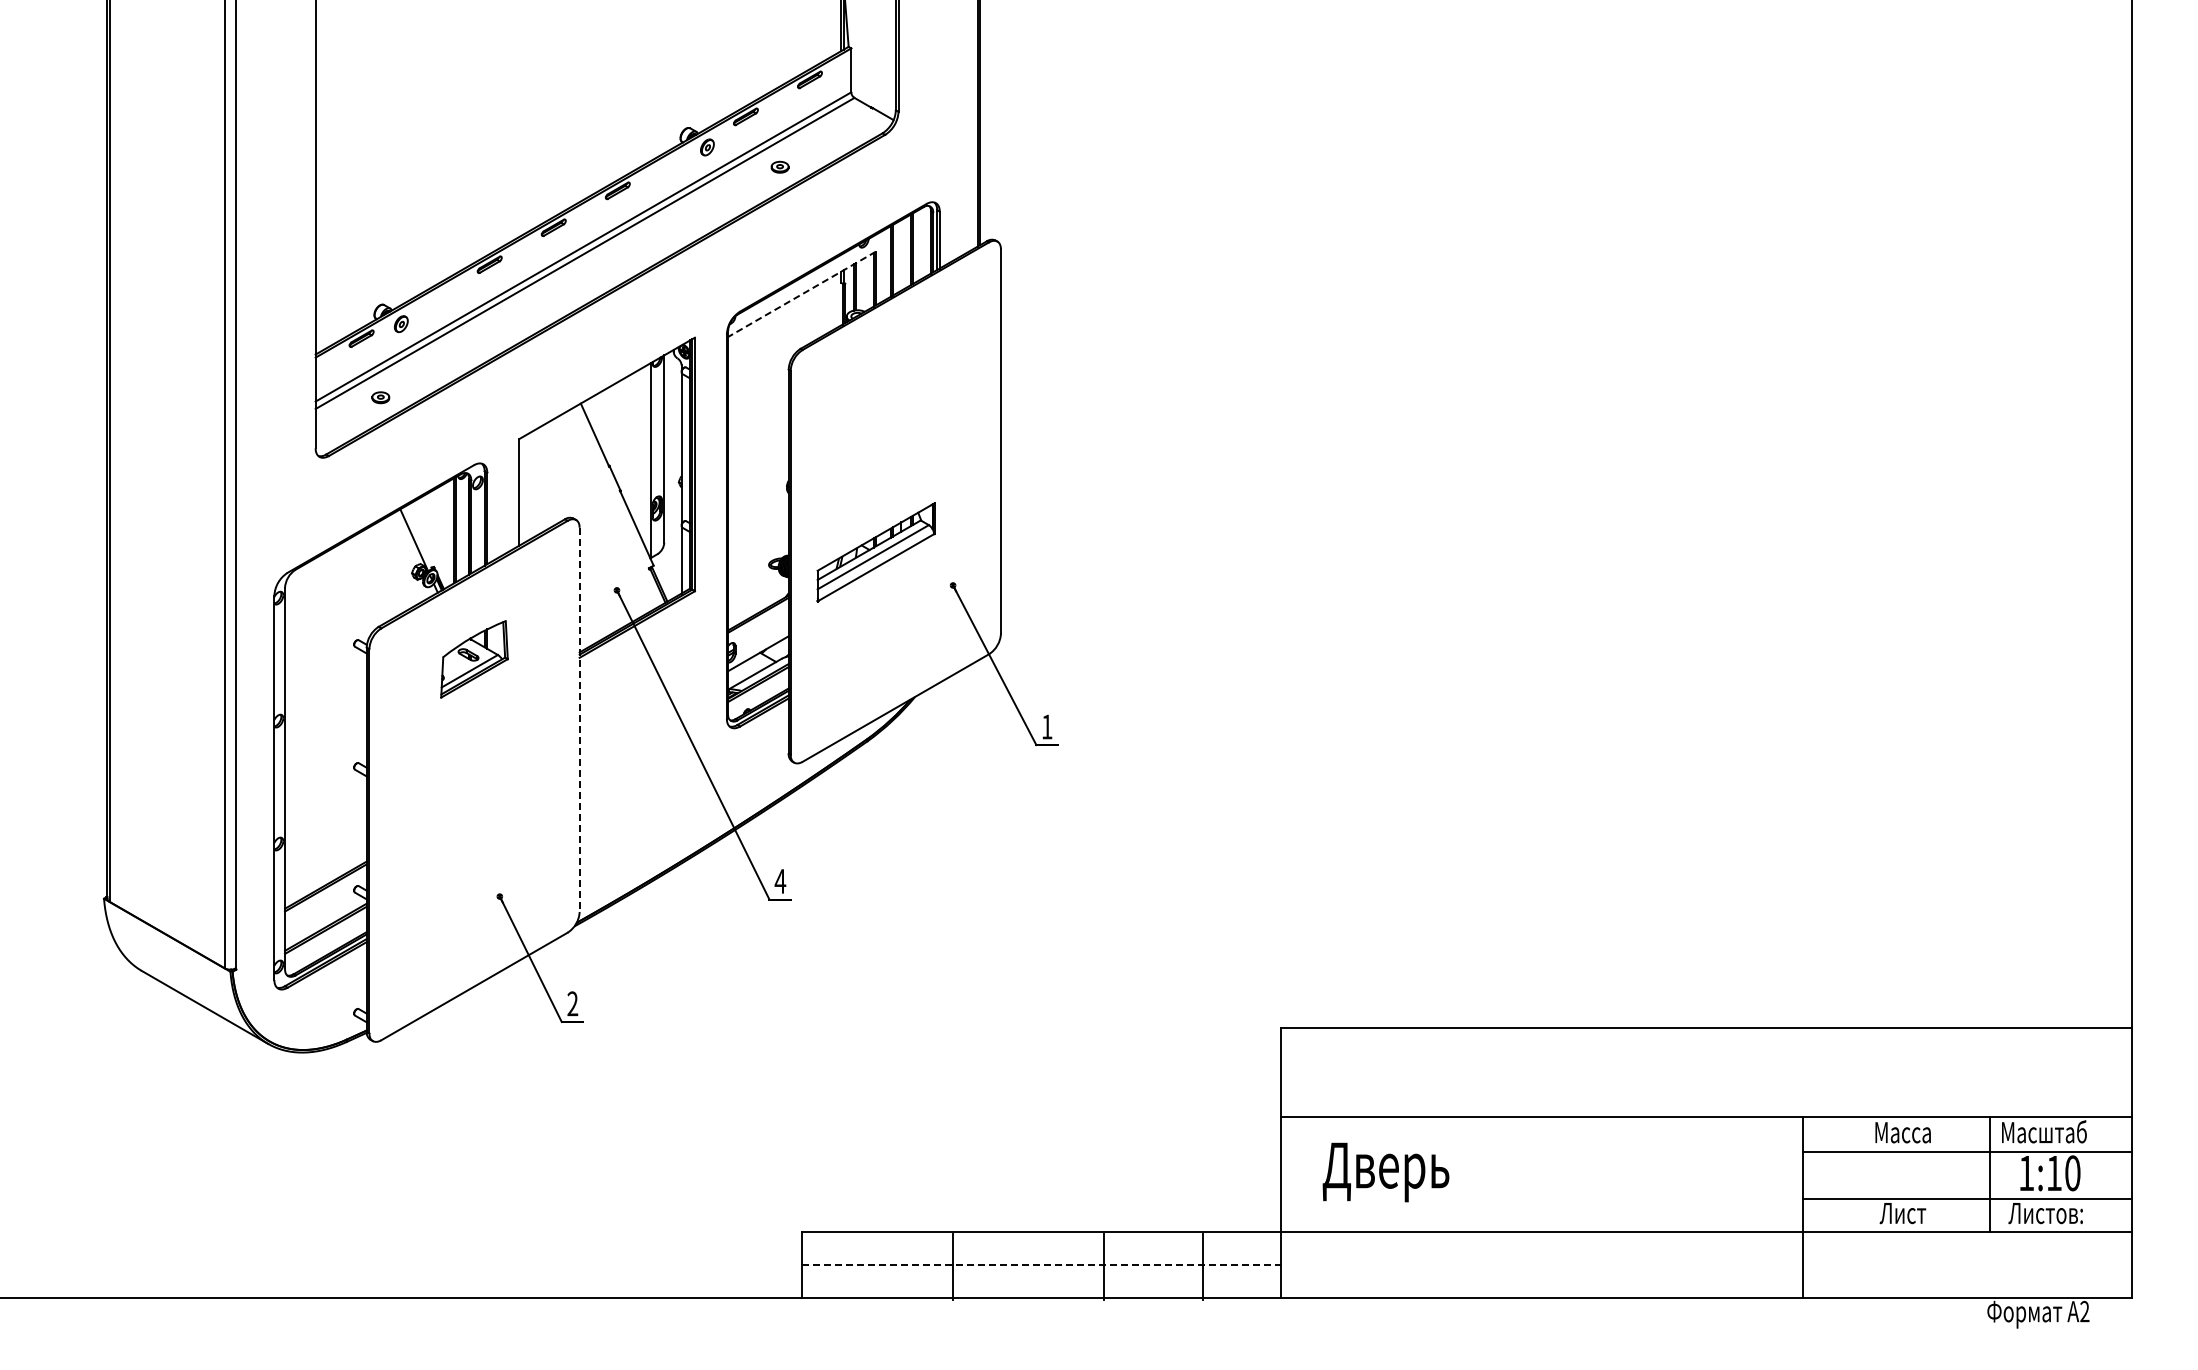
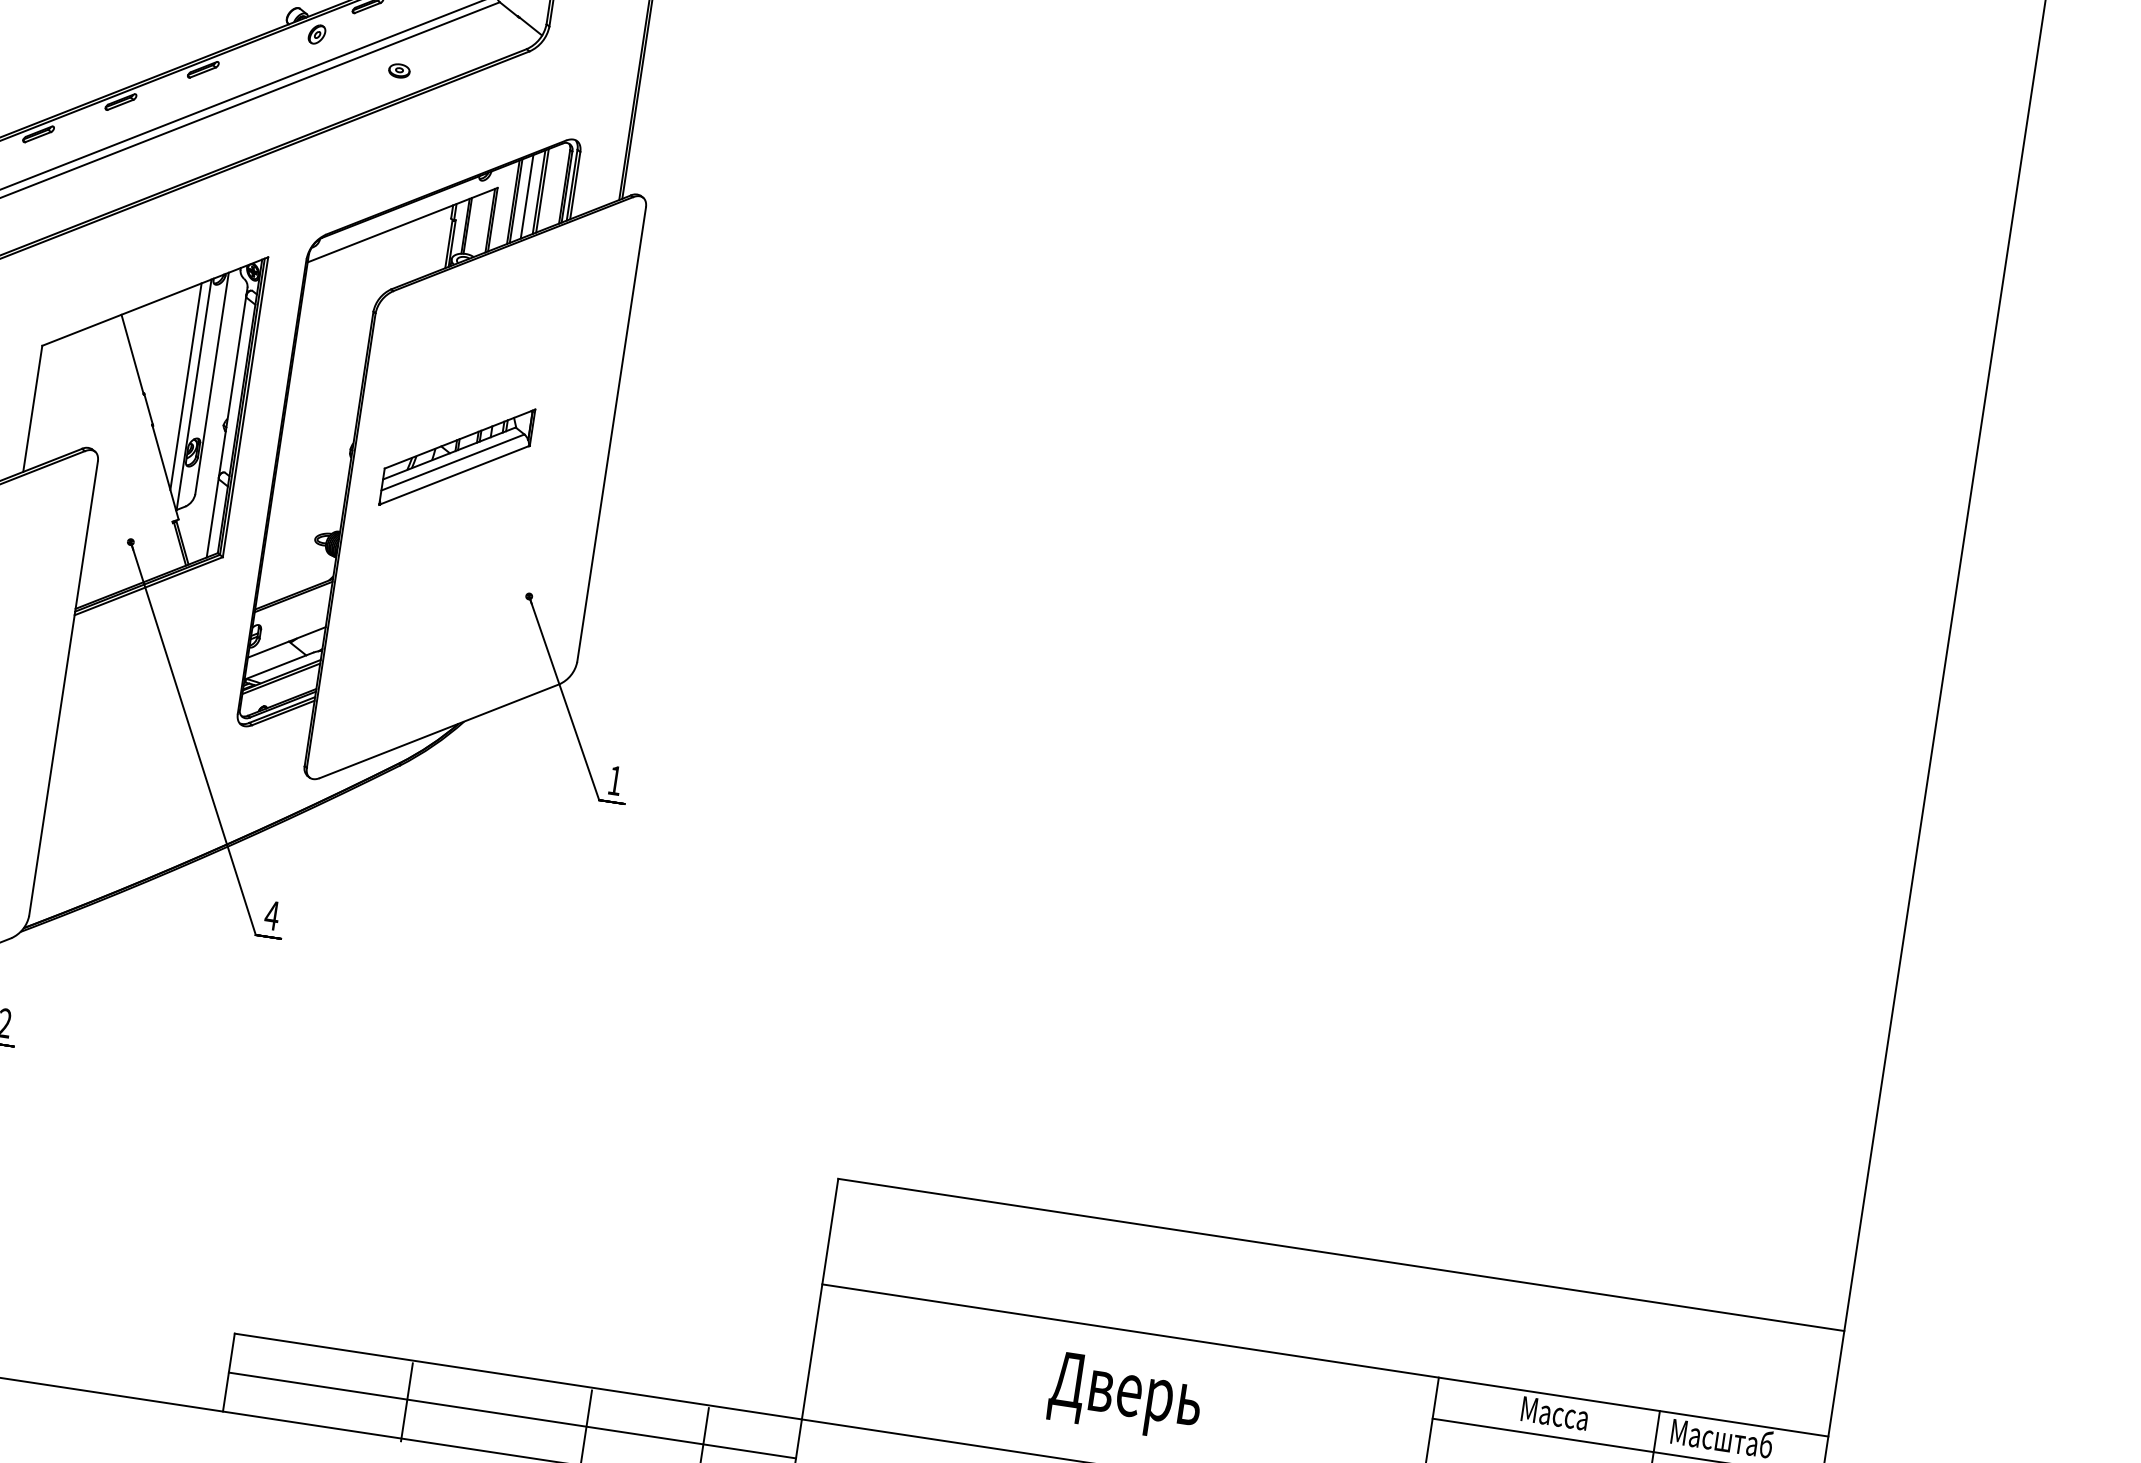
line: (901, 255) -> (527, 197), added
line: (801, 294) -> (401, 225), dashed -> solid
line: (643, 454) -> (186, 386), added
part: (875, 552) -> (456, 457), moved
line: (579, 720) -> (63, 689), dashed -> solid
text: (1385, 1172) -> (1124, 1396), moved
line: (1041, 1264) -> (512, 1415), dashed -> solid

